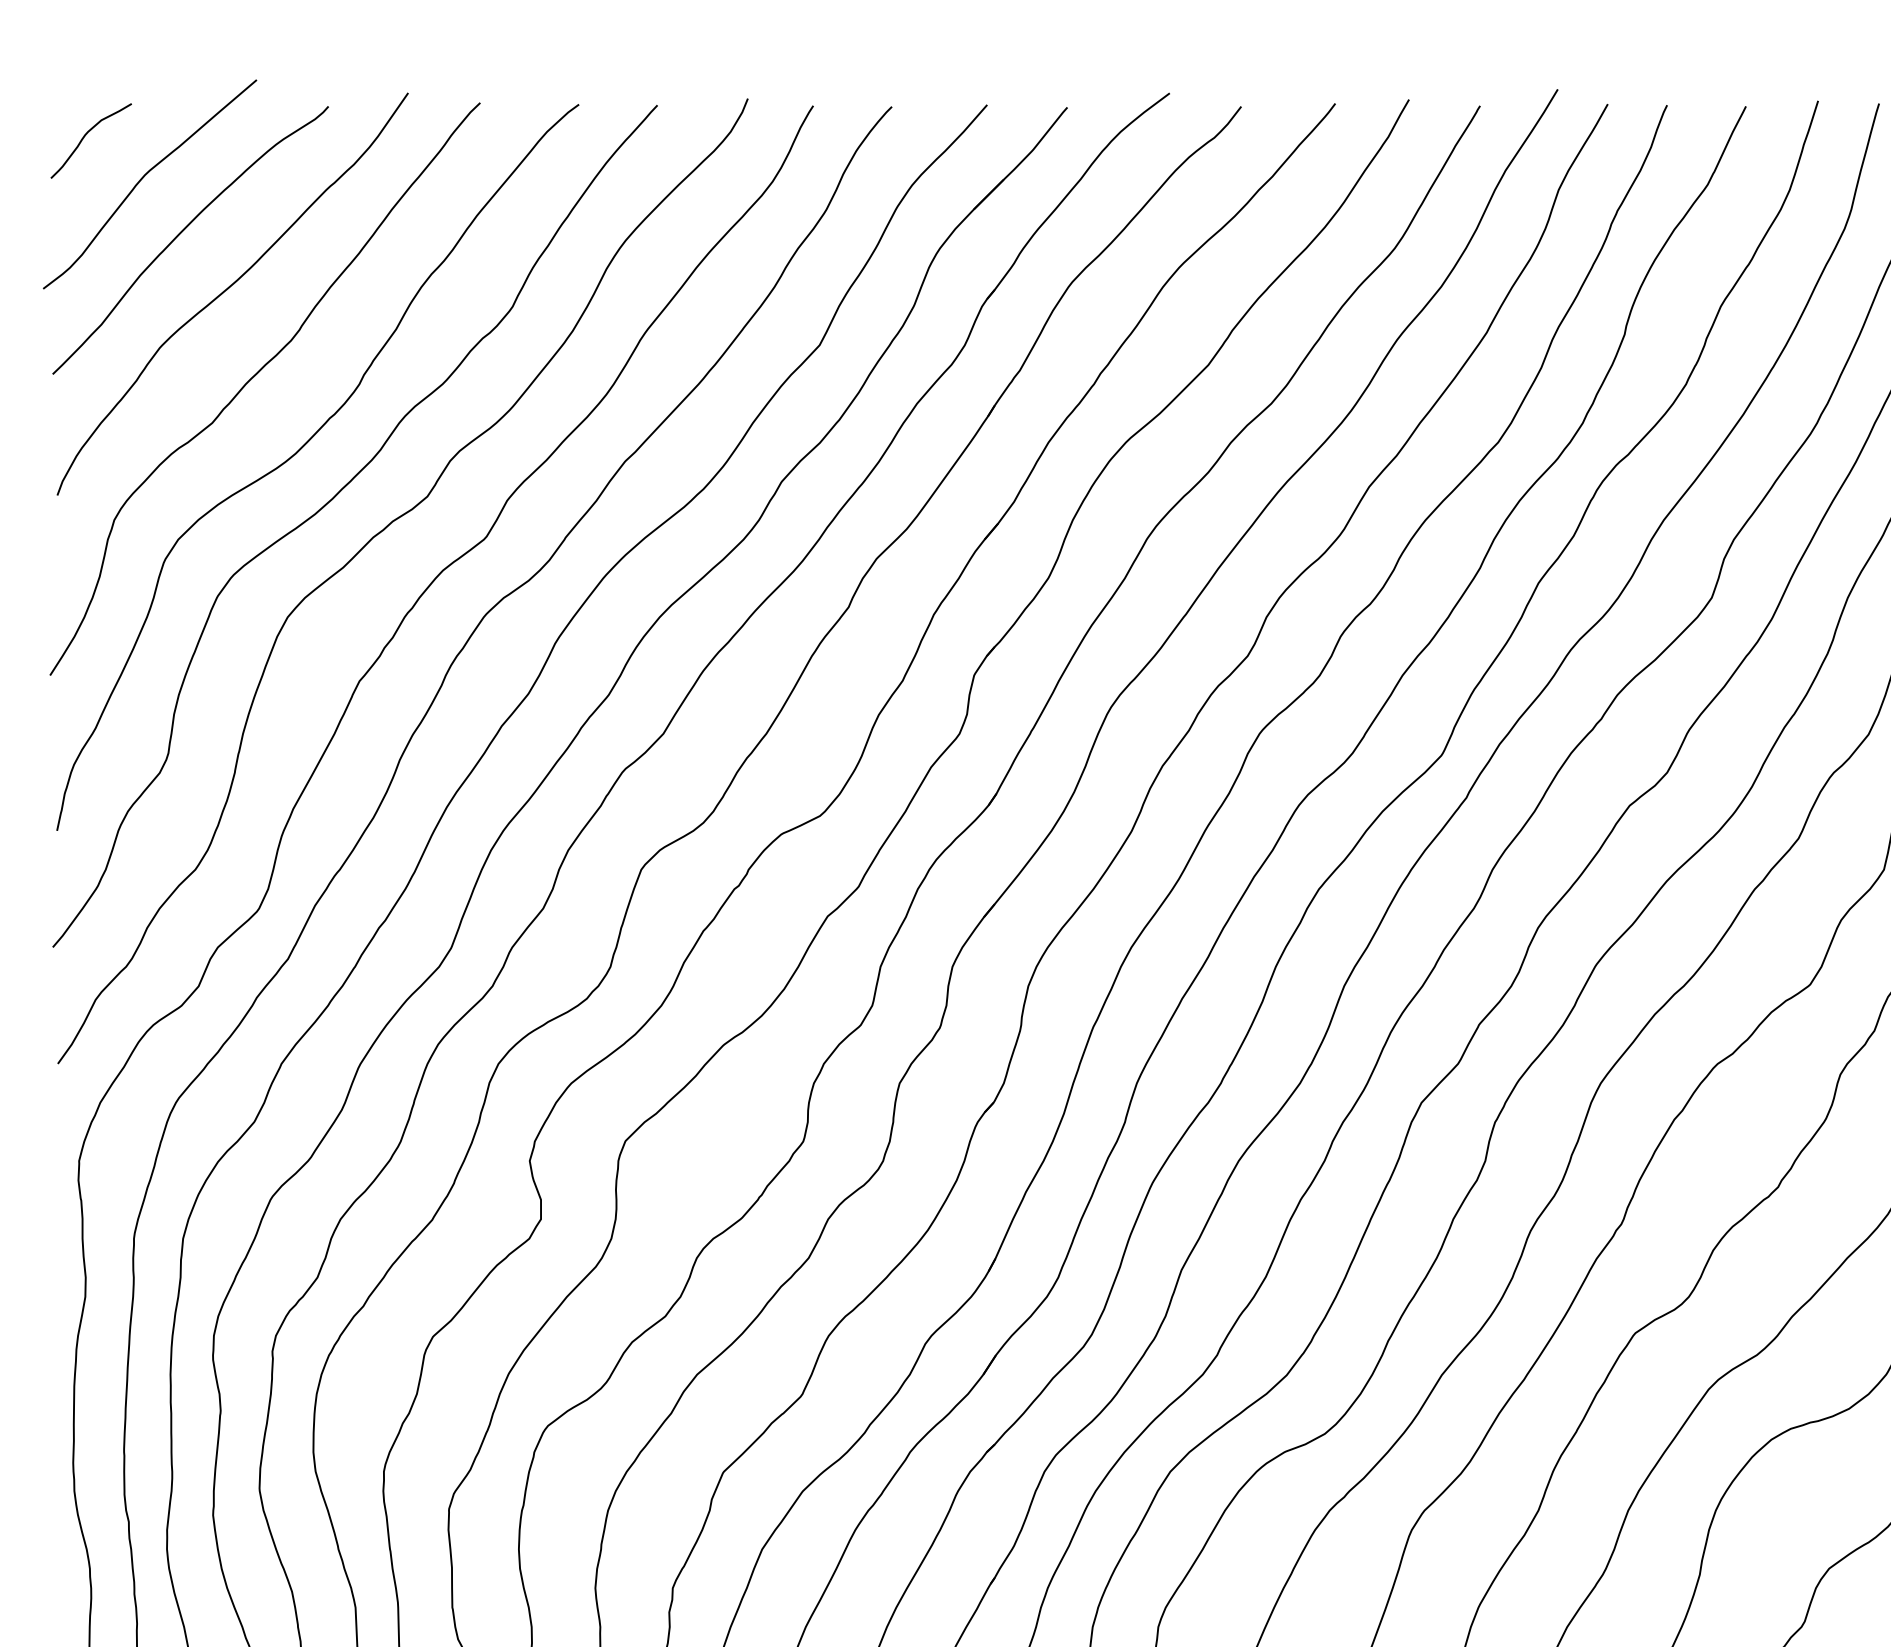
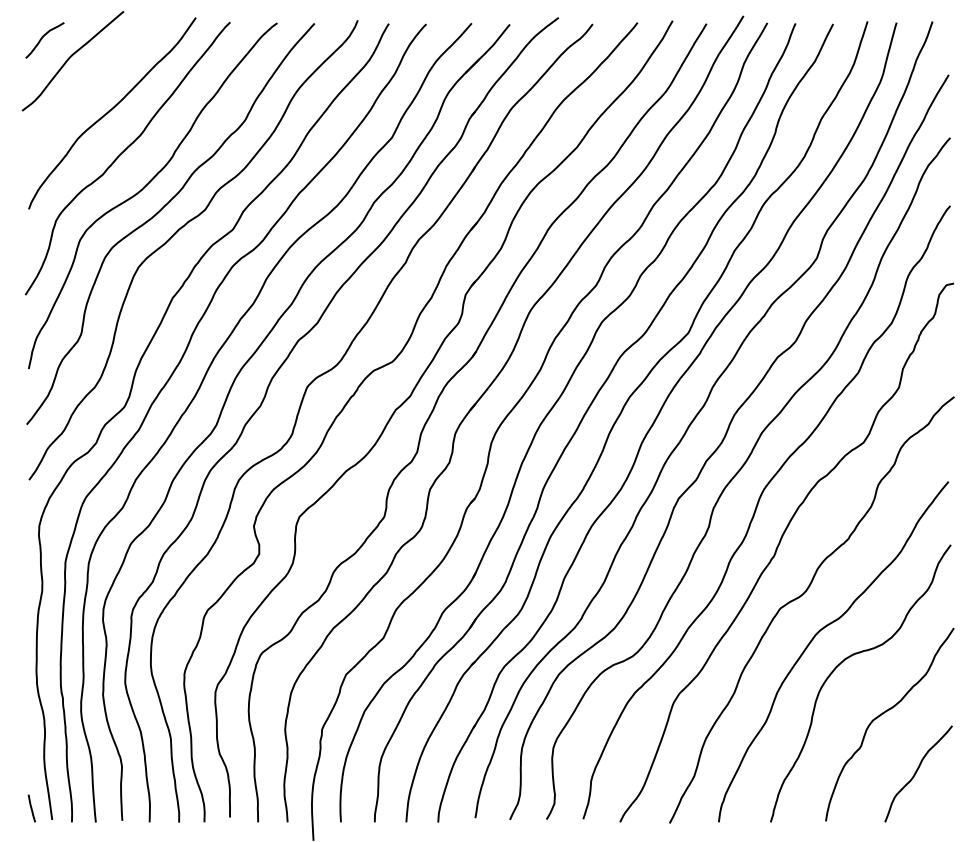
curve: (184, 231) -> (89, 83), removed

